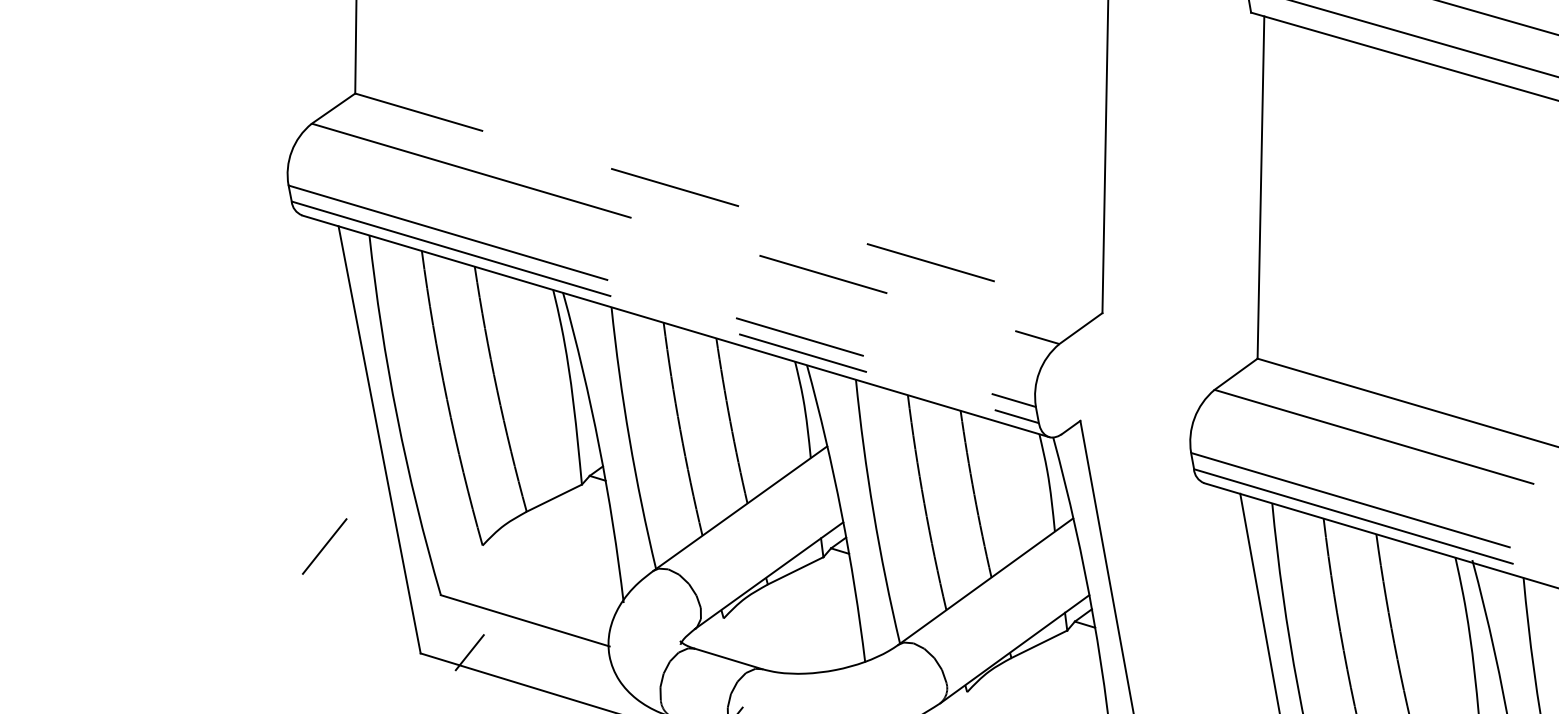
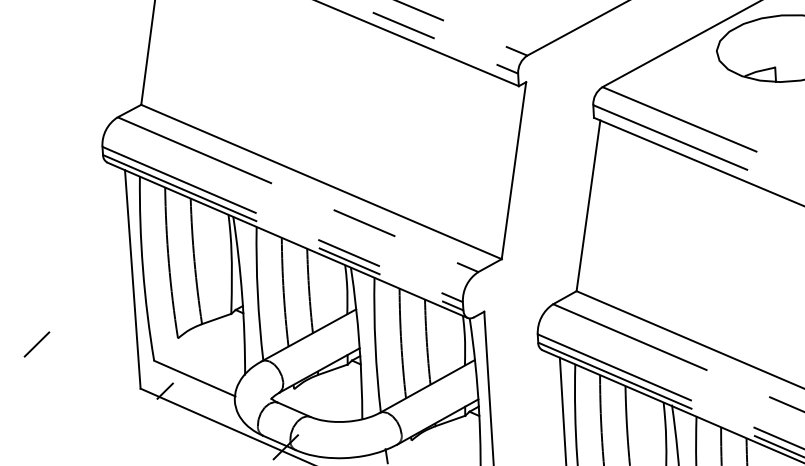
line: (728, 204) -> (321, 182), dashed -> solid
line: (323, 546) -> (36, 344), moved

